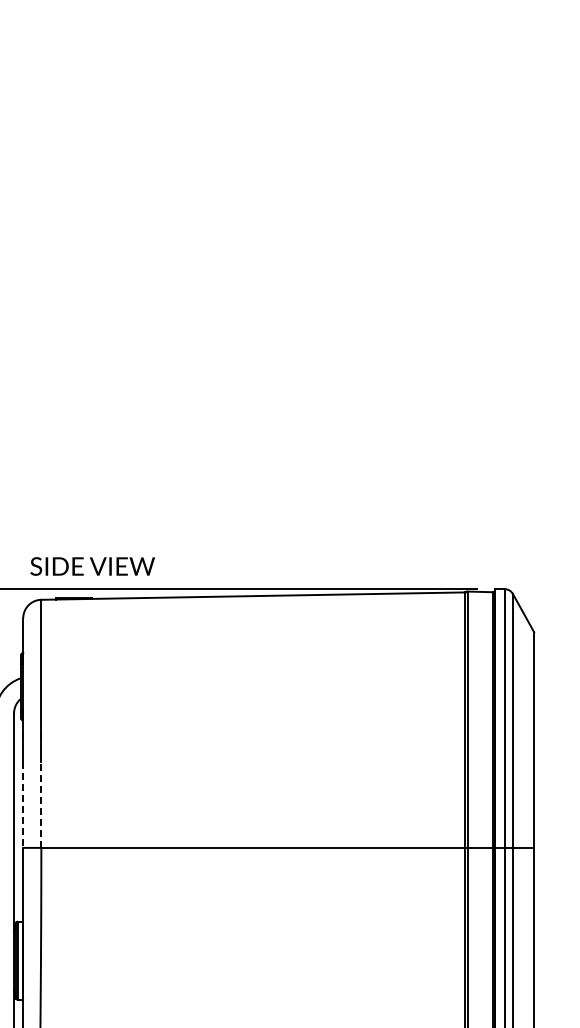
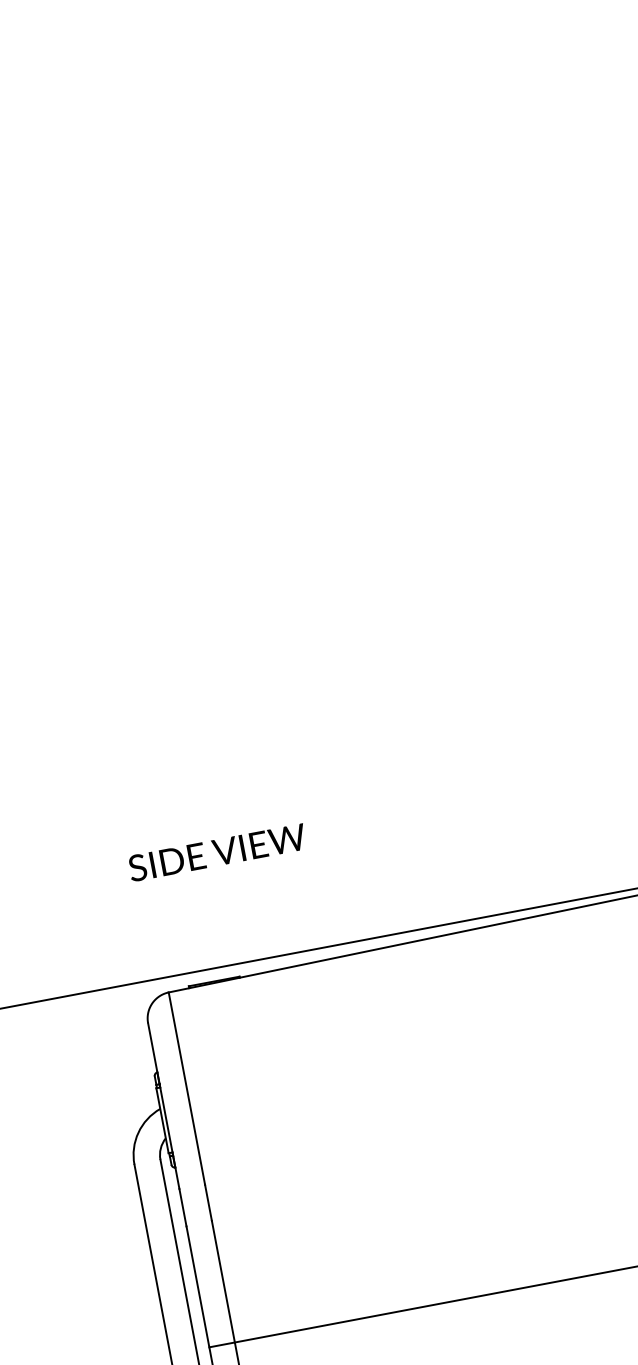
text: (92, 566) -> (217, 852), moved
line: (41, 804) -> (223, 1281), dashed -> solid
line: (23, 805) -> (198, 1287), dashed -> solid

